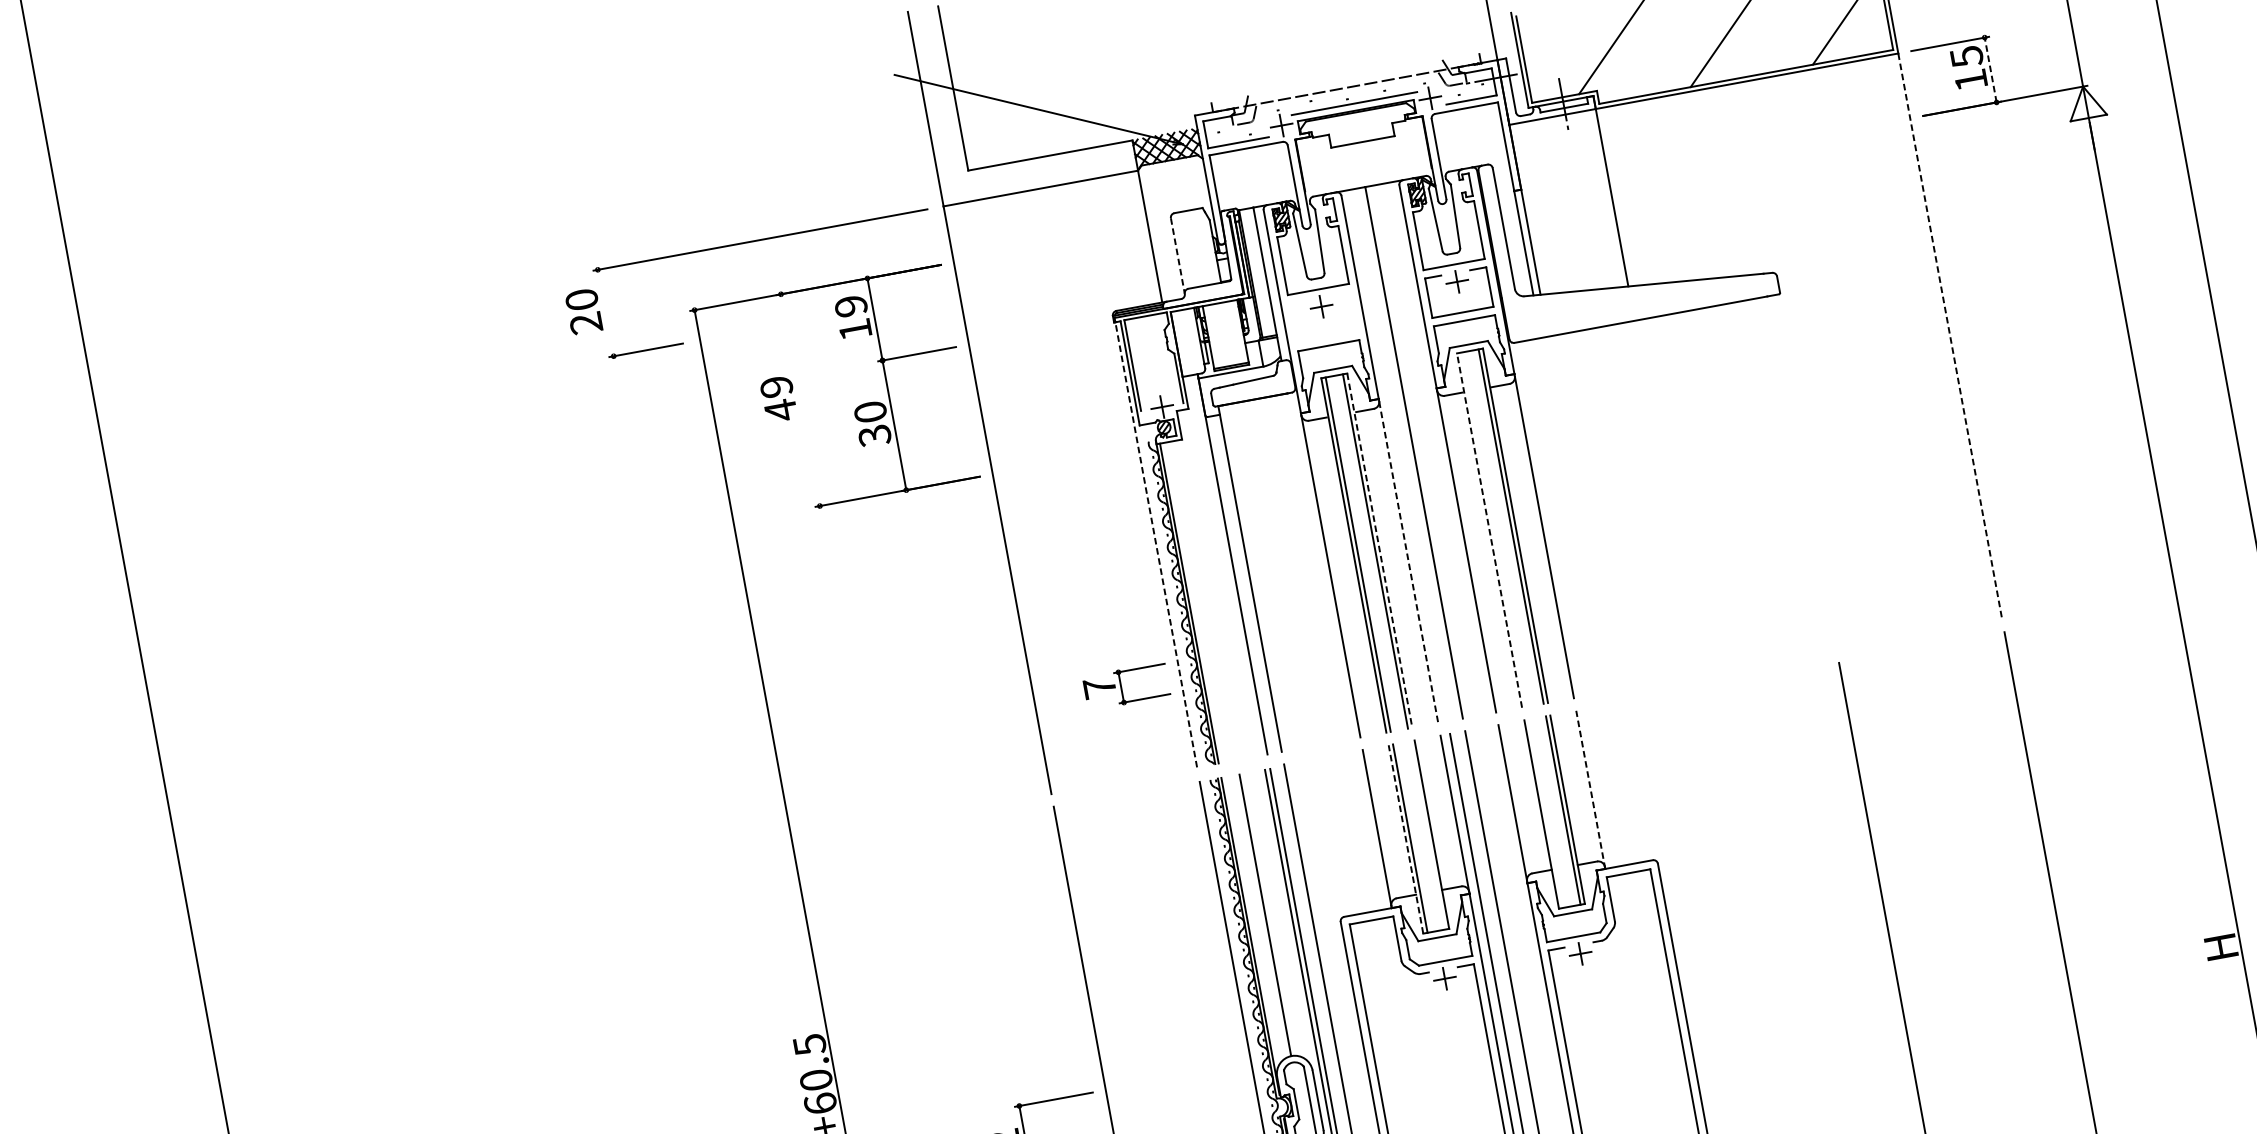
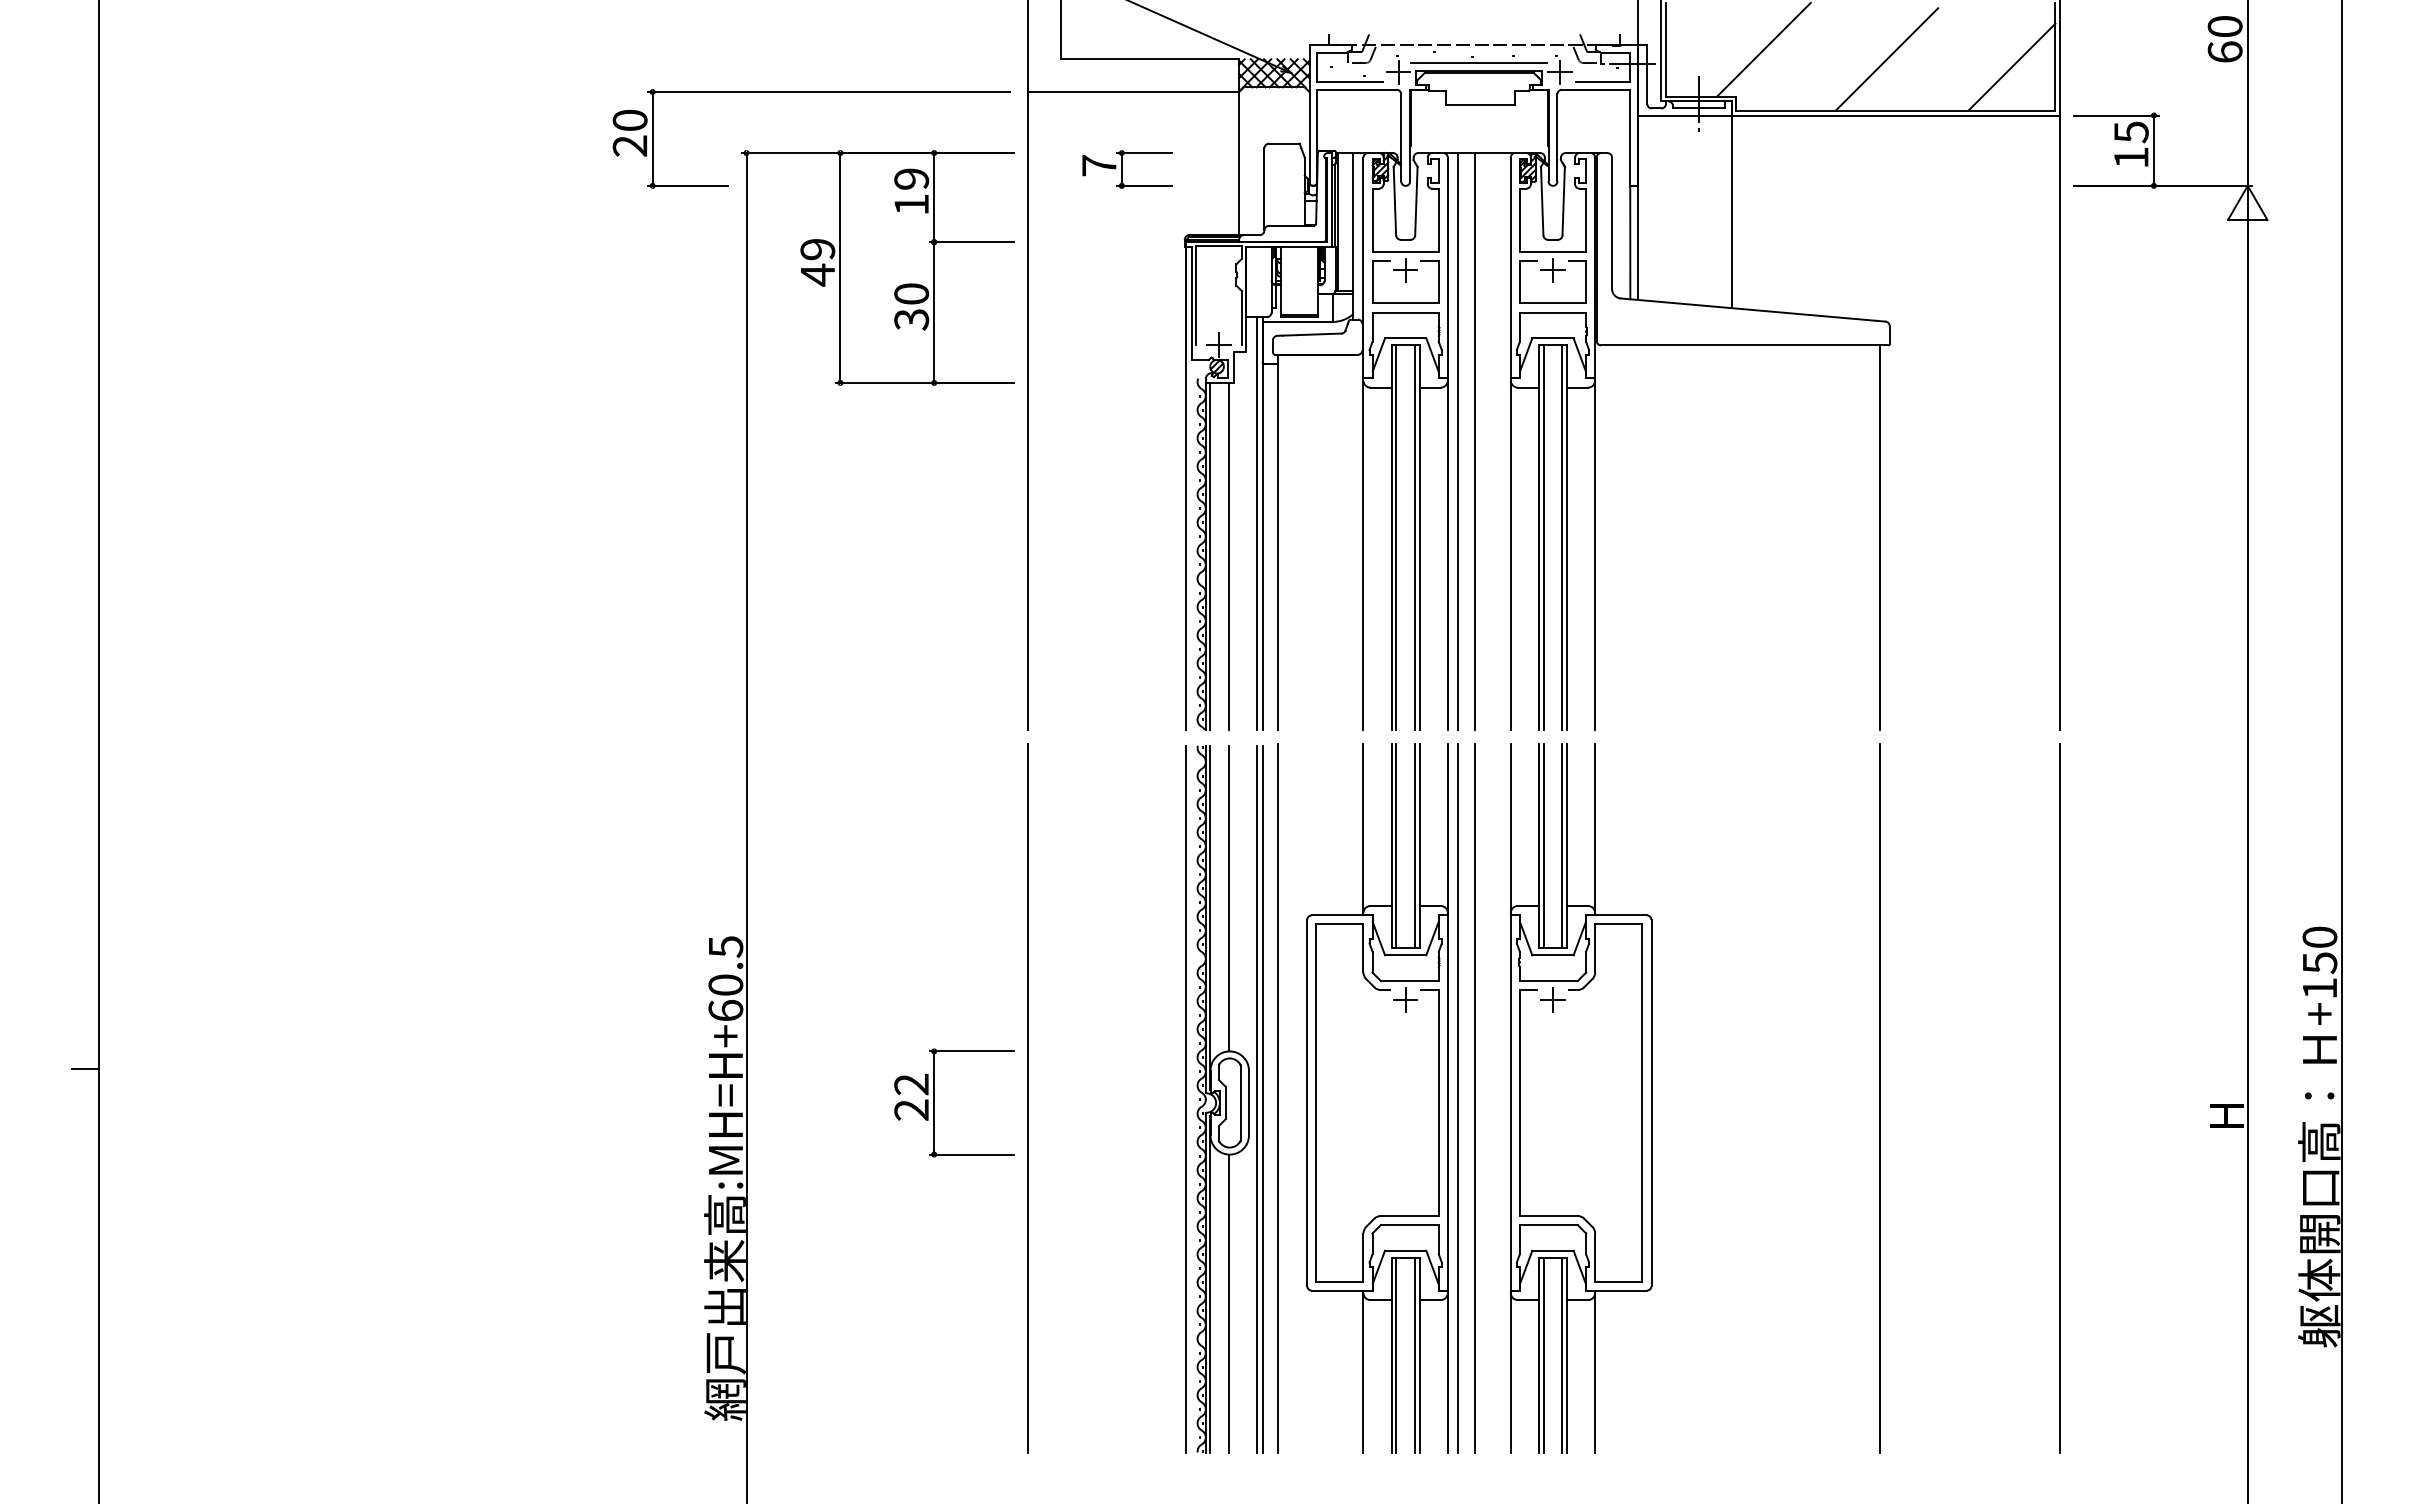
line: (1990, 69) -> (2153, 150), dashed -> solid
line: (1177, 256) -> (1264, 189), dashed -> solid
line: (605, 312) -> (652, 138), added
part: (1326, 336) -> (1405, 302), added
line: (1950, 337) -> (2060, 423), dashed -> solid
line: (800, 399) -> (840, 267), added
line: (1399, 455) -> (1458, 441), added
line: (1804, 472) -> (1880, 537), added
line: (1493, 529) -> (1543, 537), added
line: (1489, 530) -> (1538, 537), dashed -> solid
line: (1156, 544) -> (1186, 488), dashed -> solid
line: (1379, 551) -> (1419, 538), dashed -> solid
line: (1408, 562) -> (1447, 555), dashed -> solid
line: (1227, 565) -> (1256, 523), added
line: (1207, 600) -> (1229, 556), added
part: (1126, 686) -> (1127, 169), moved
line: (1591, 789) -> (1595, 829), dashed -> solid
line: (1545, 813) -> (1543, 845), added
line: (1427, 834) -> (1415, 845), added
line: (1405, 839) -> (1391, 845), dashed -> solid

